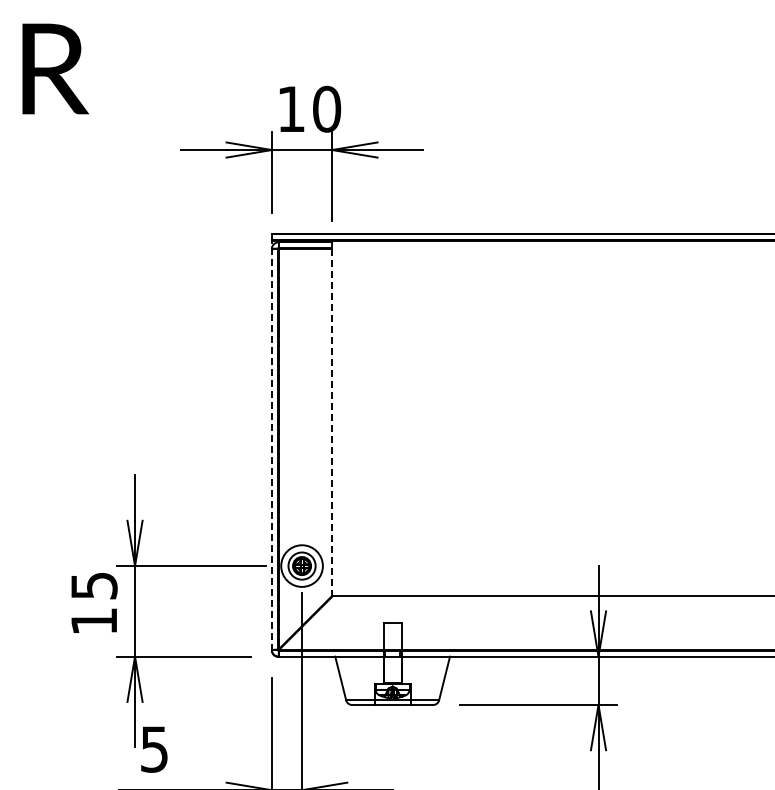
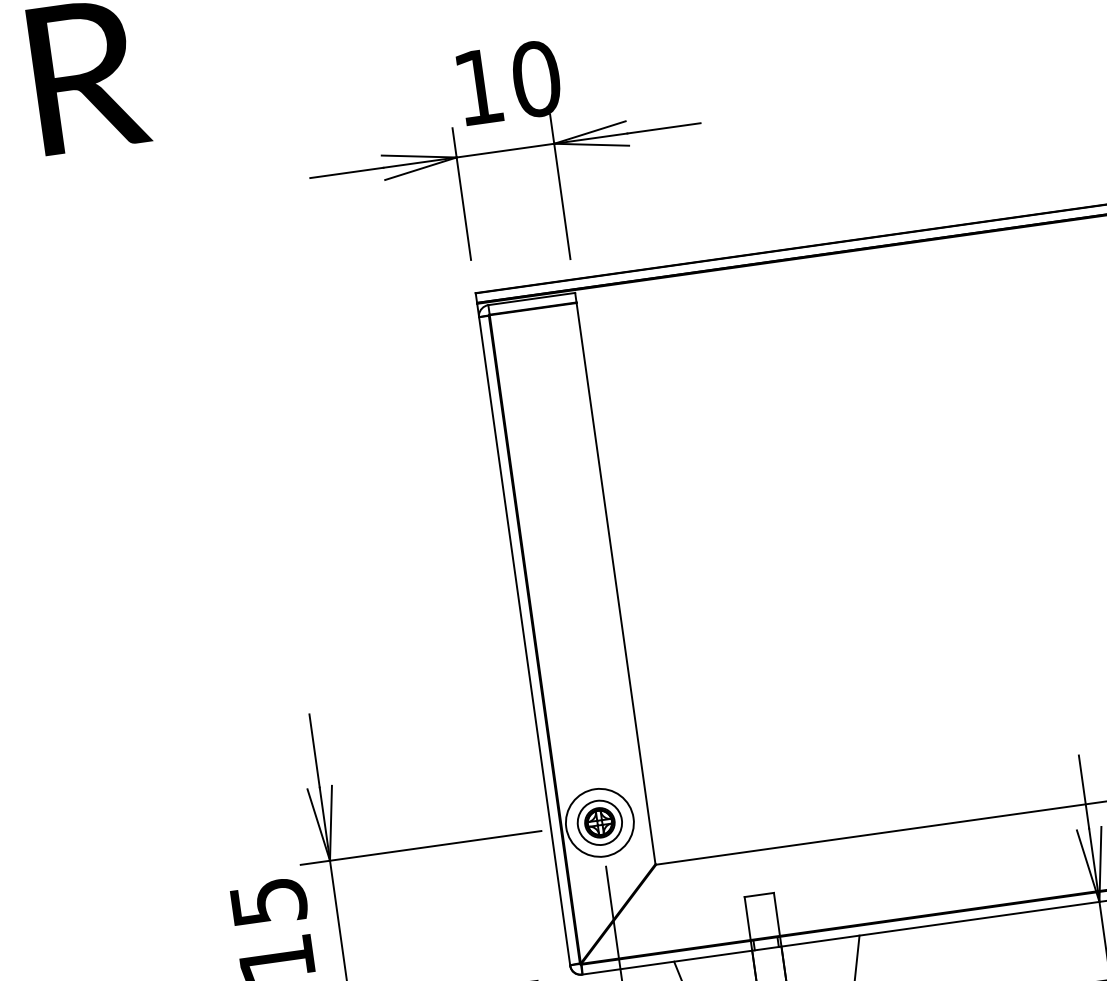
line: (332, 422) -> (616, 583), dashed -> solid
line: (271, 445) -> (523, 634), dashed -> solid

